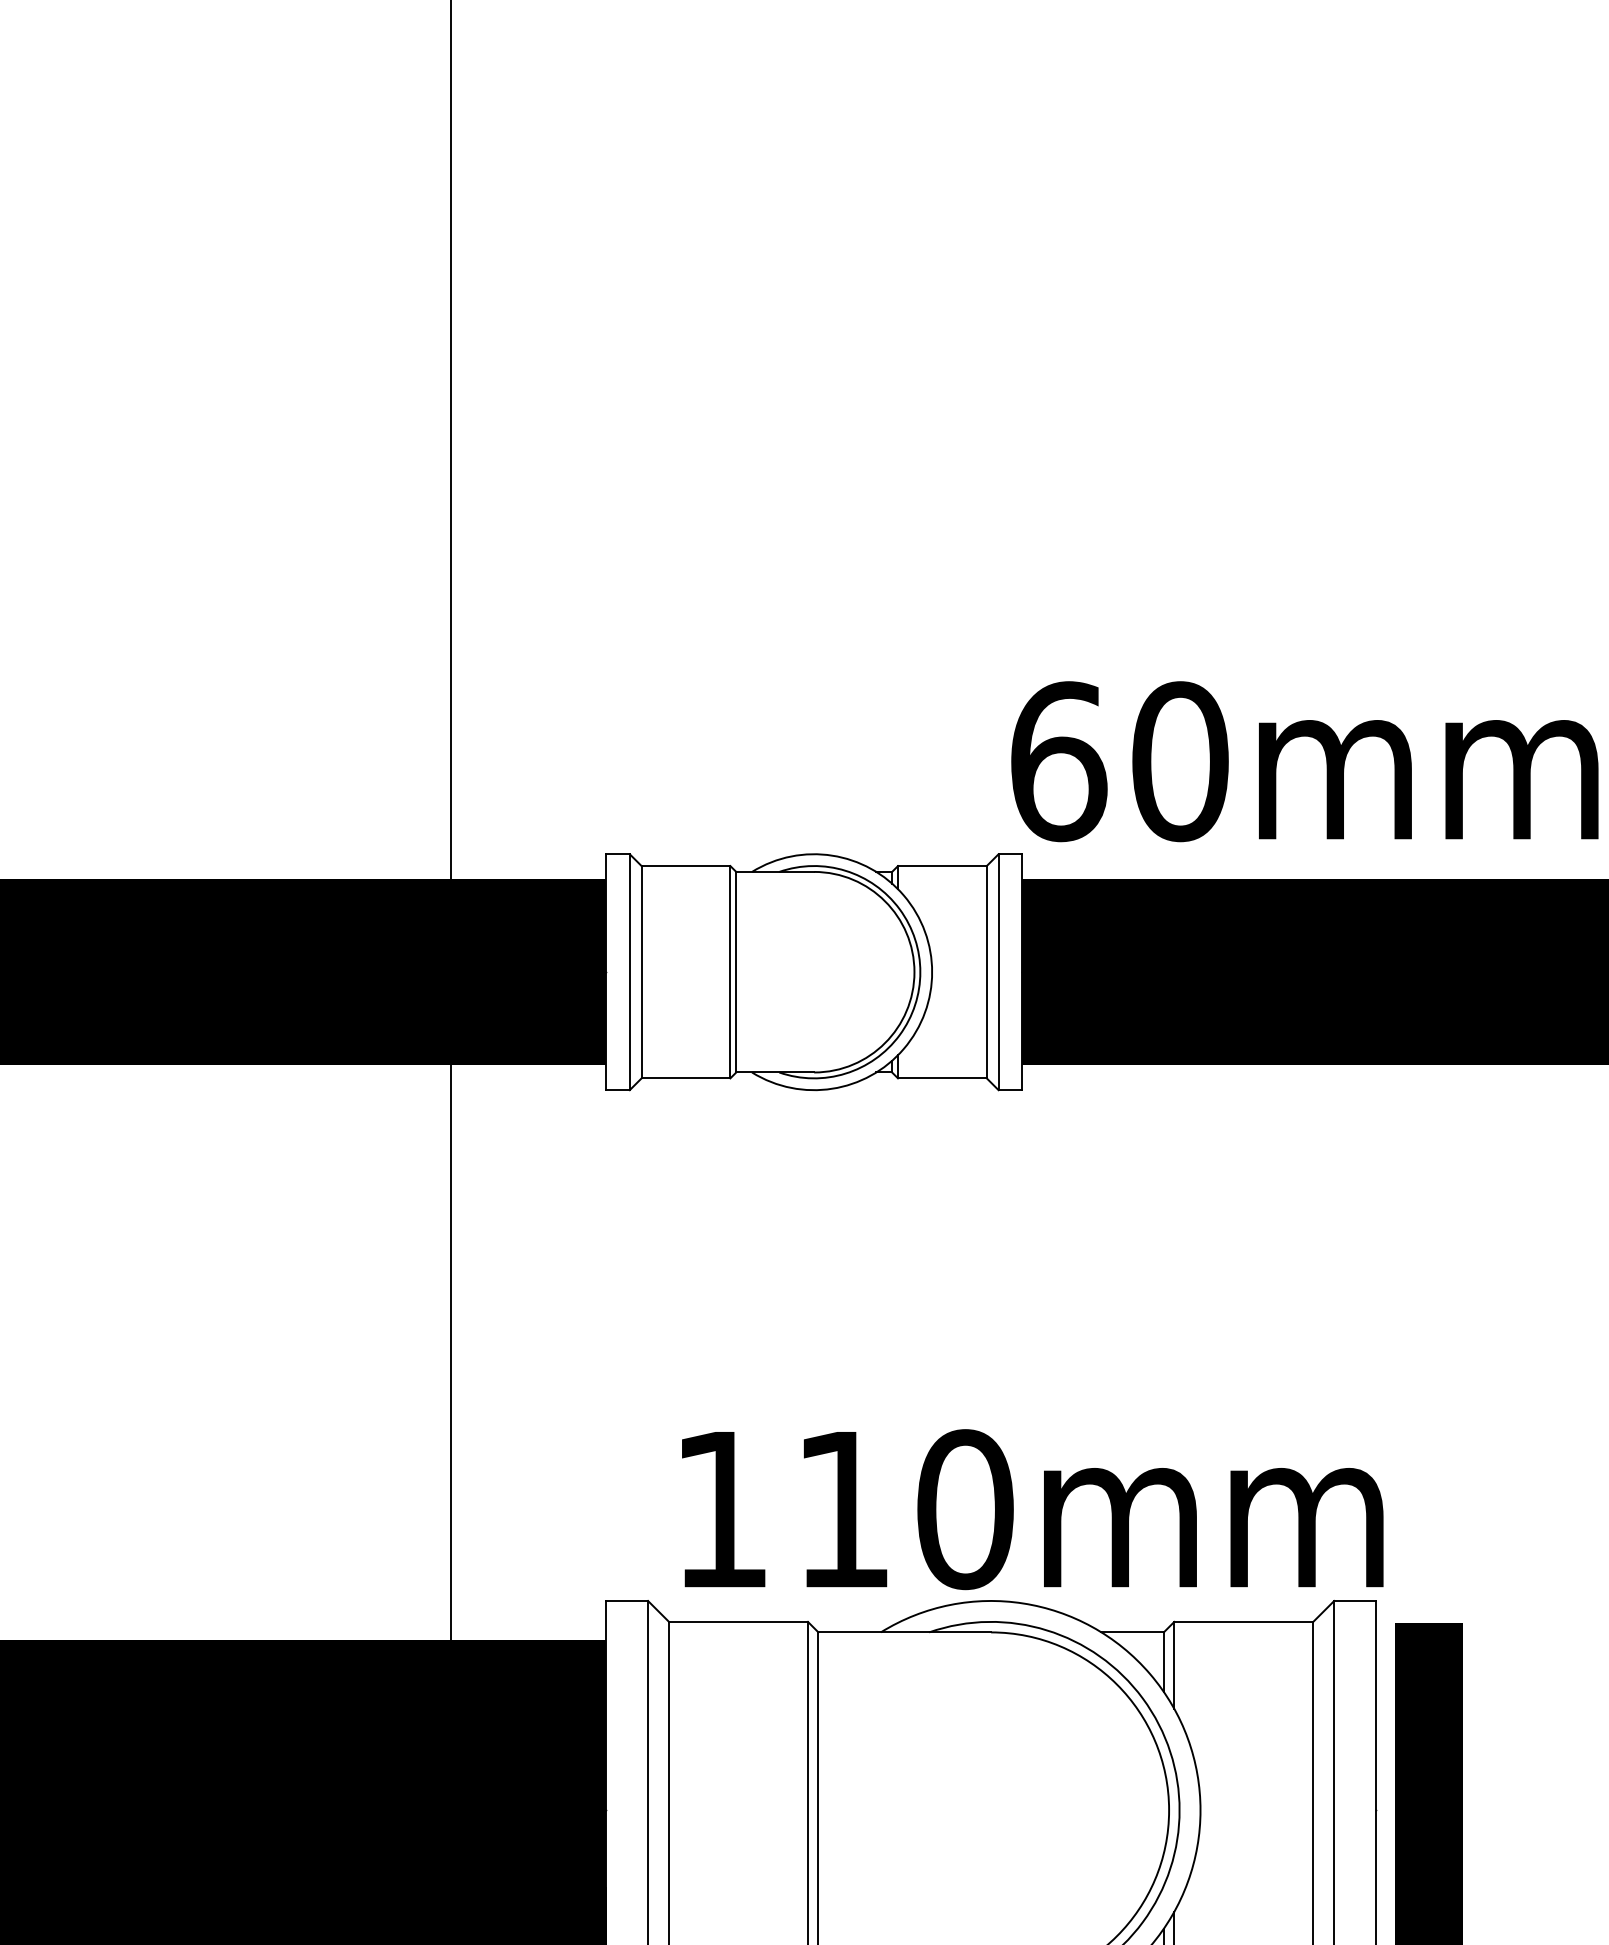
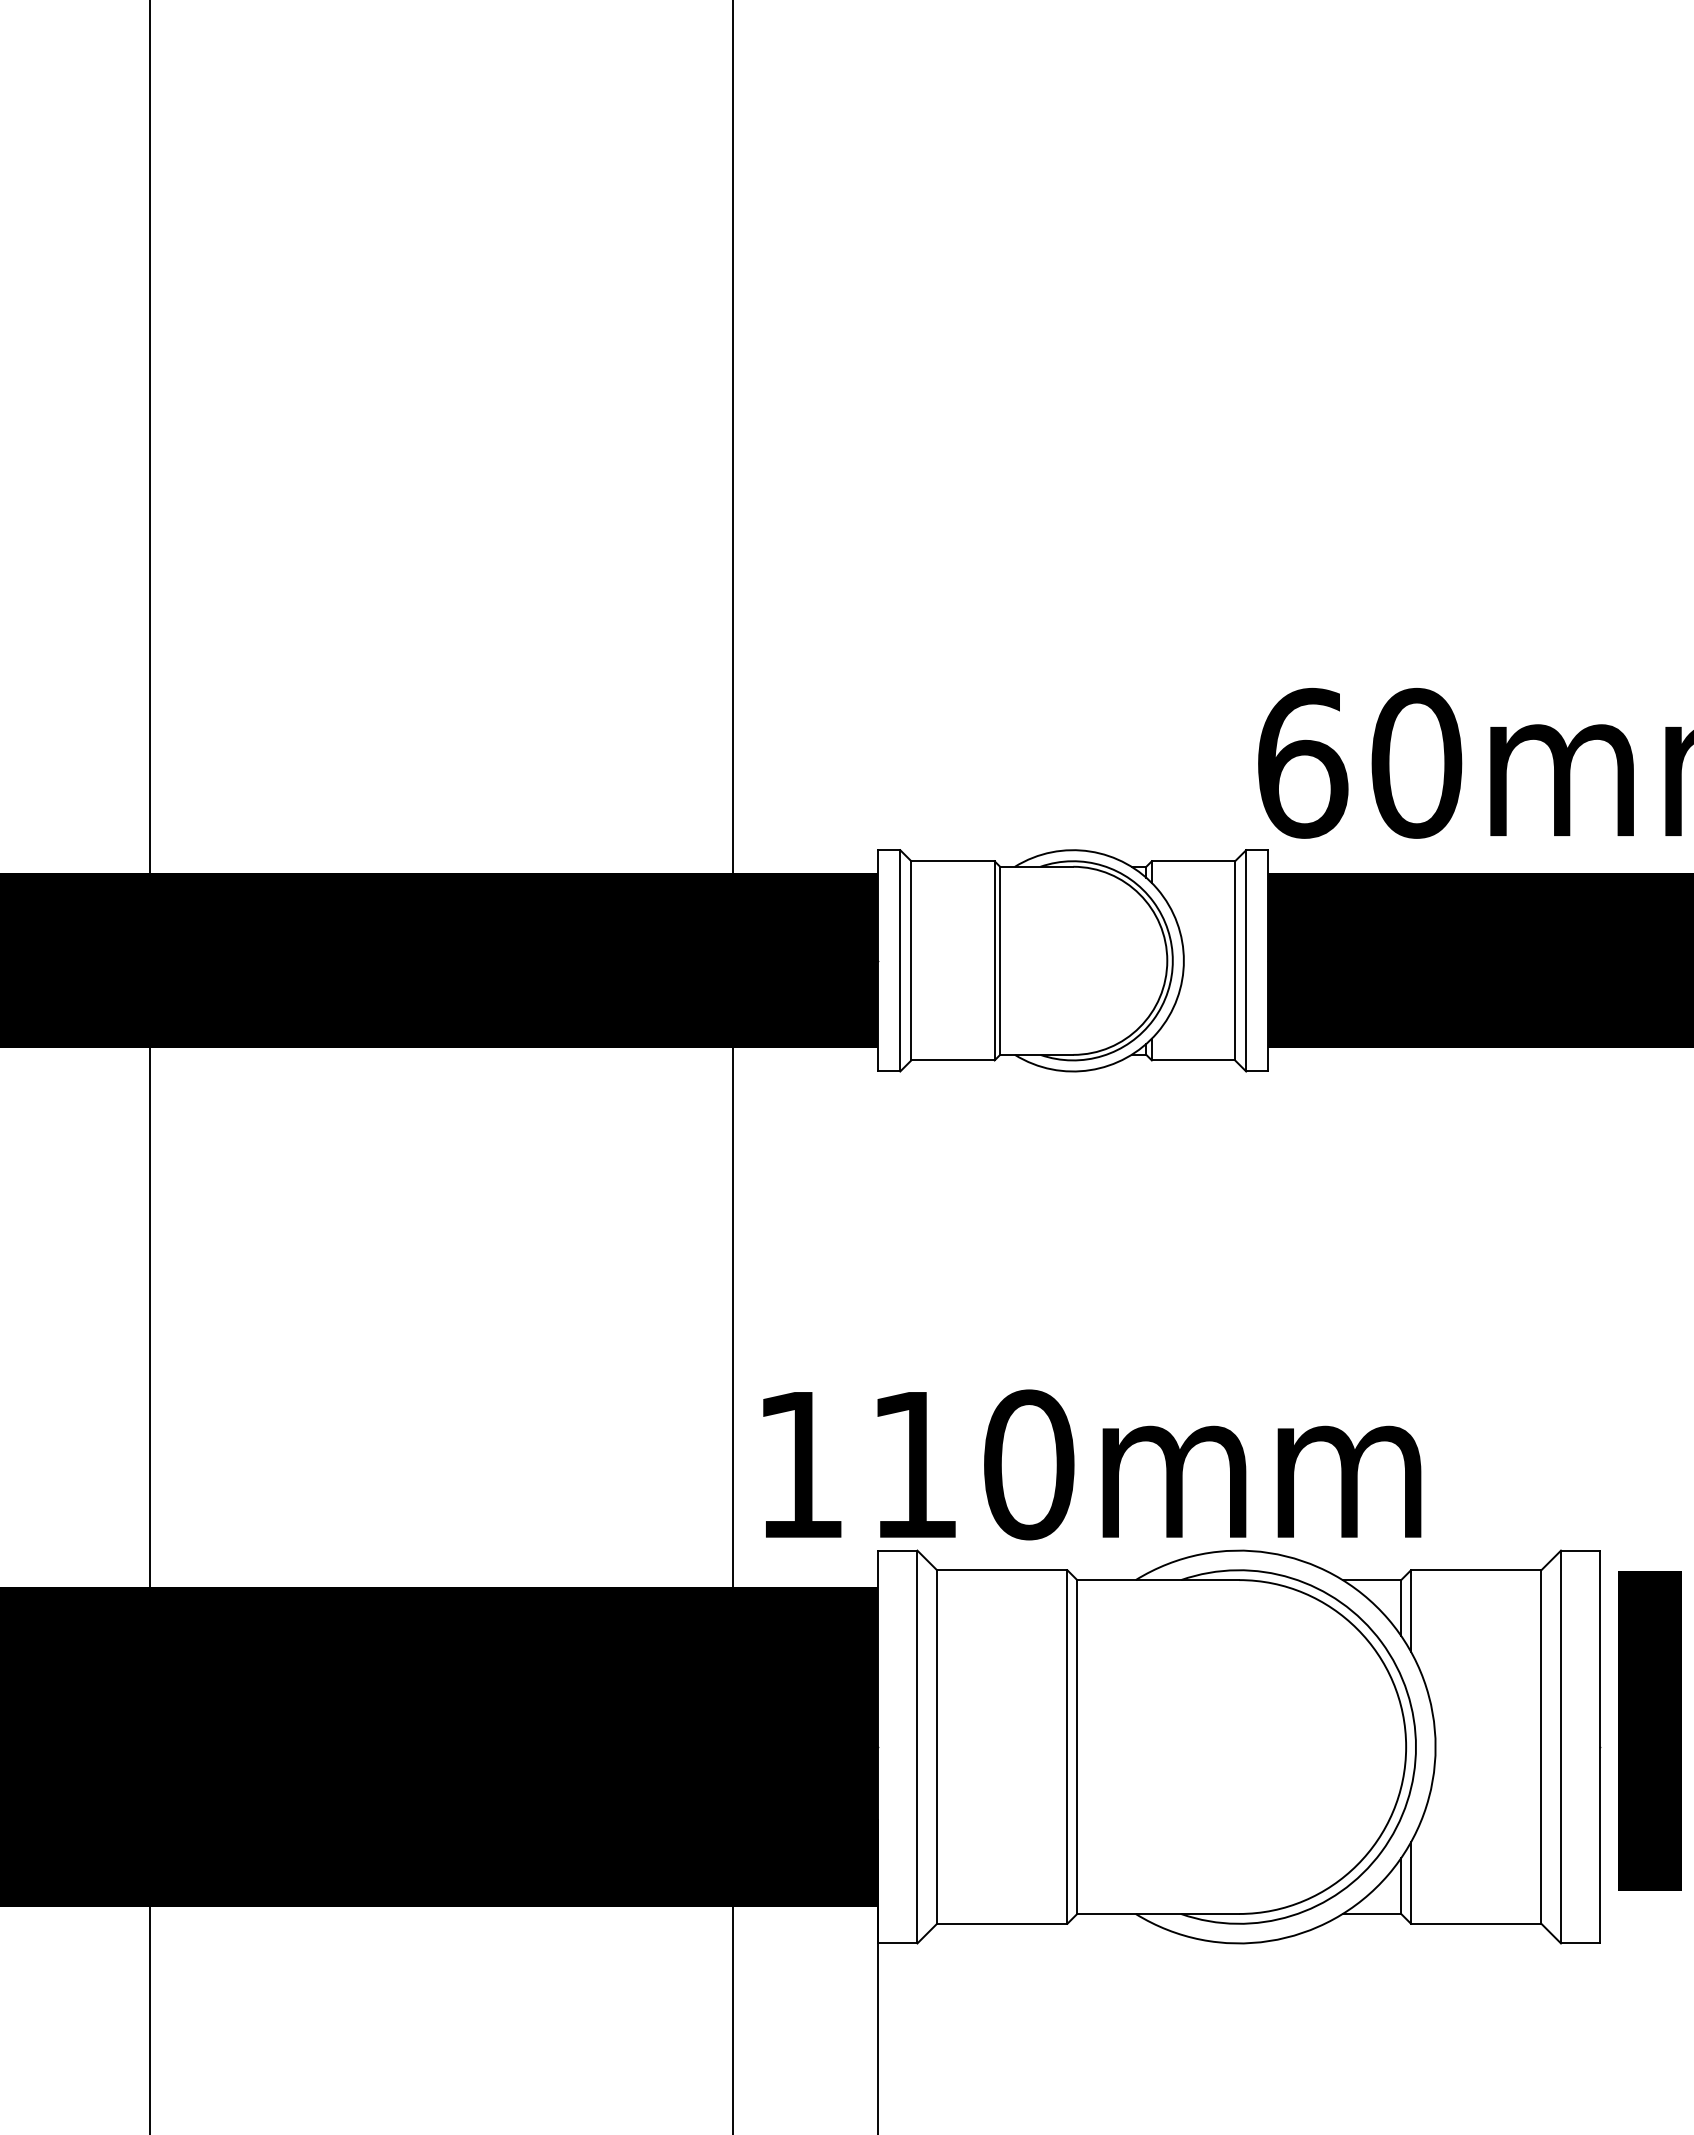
text: (1033, 1509) -> (1092, 1464), moved

